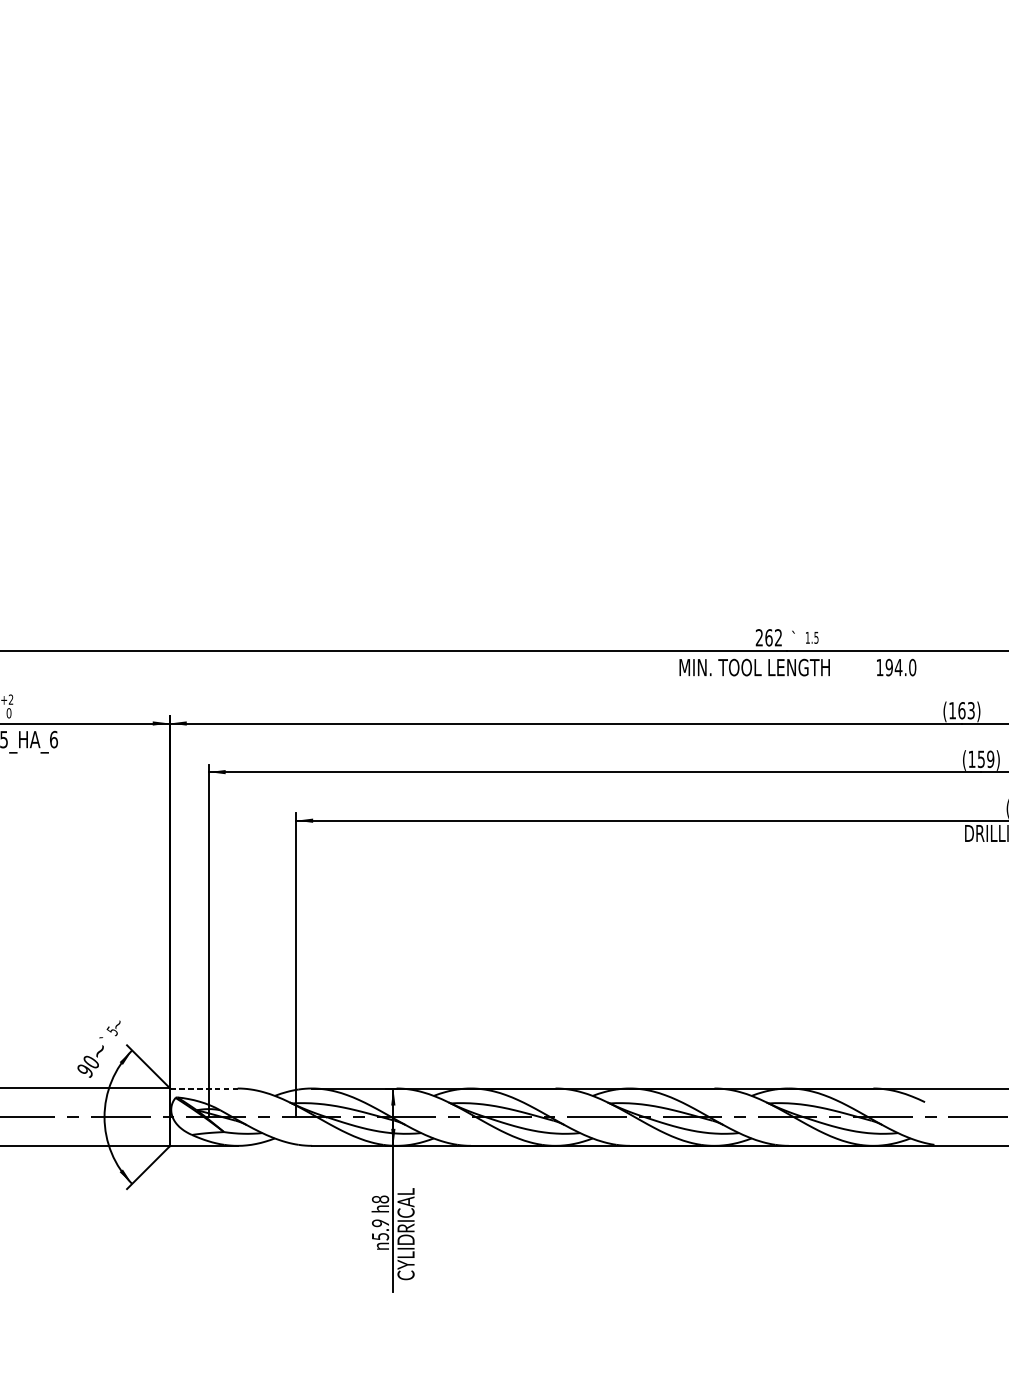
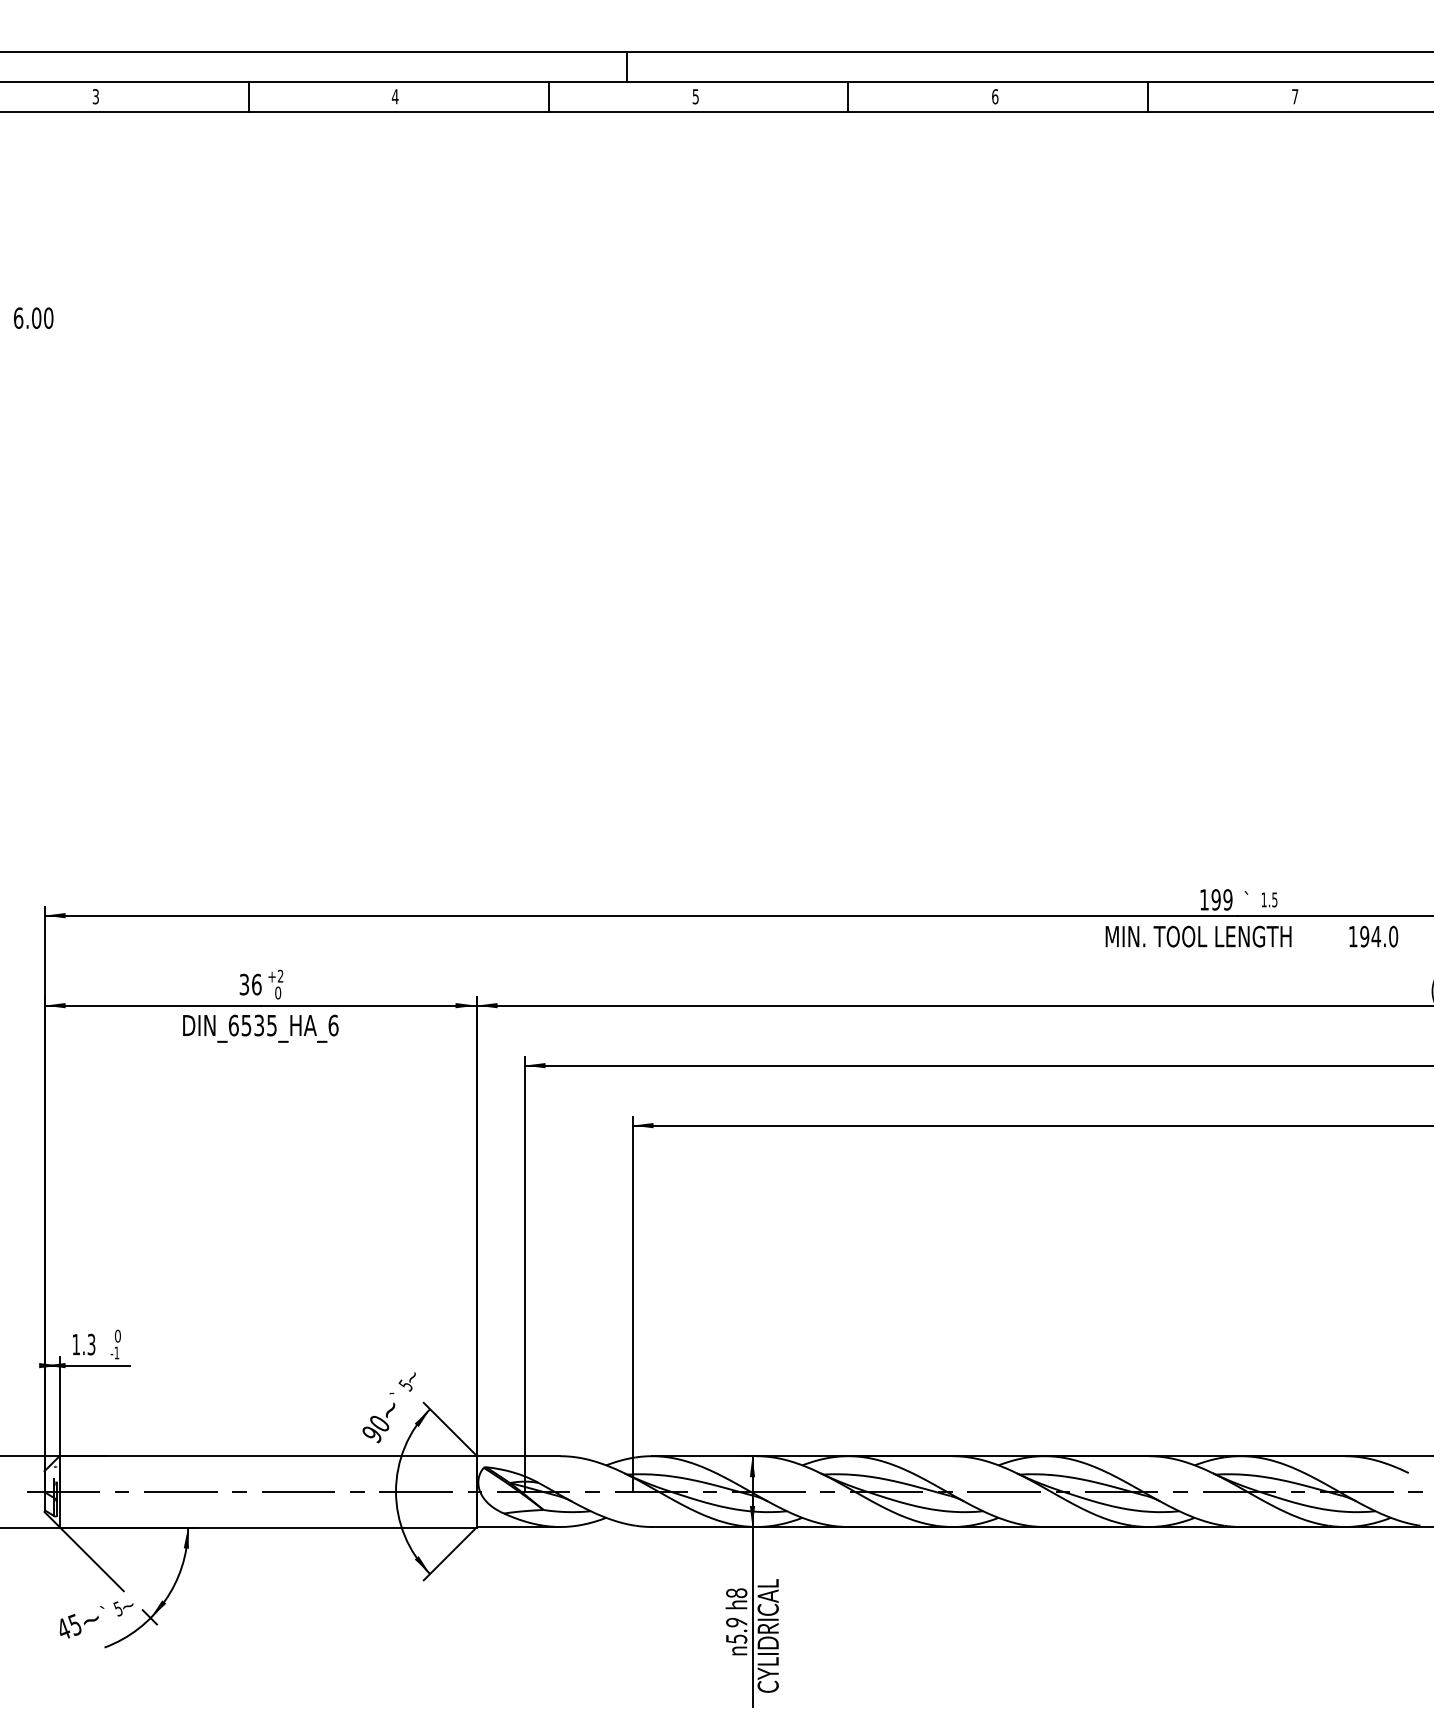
text: (769, 637) -> (1216, 899), 262 -> 199
line: (203, 1088) -> (518, 1456), dashed -> solid

